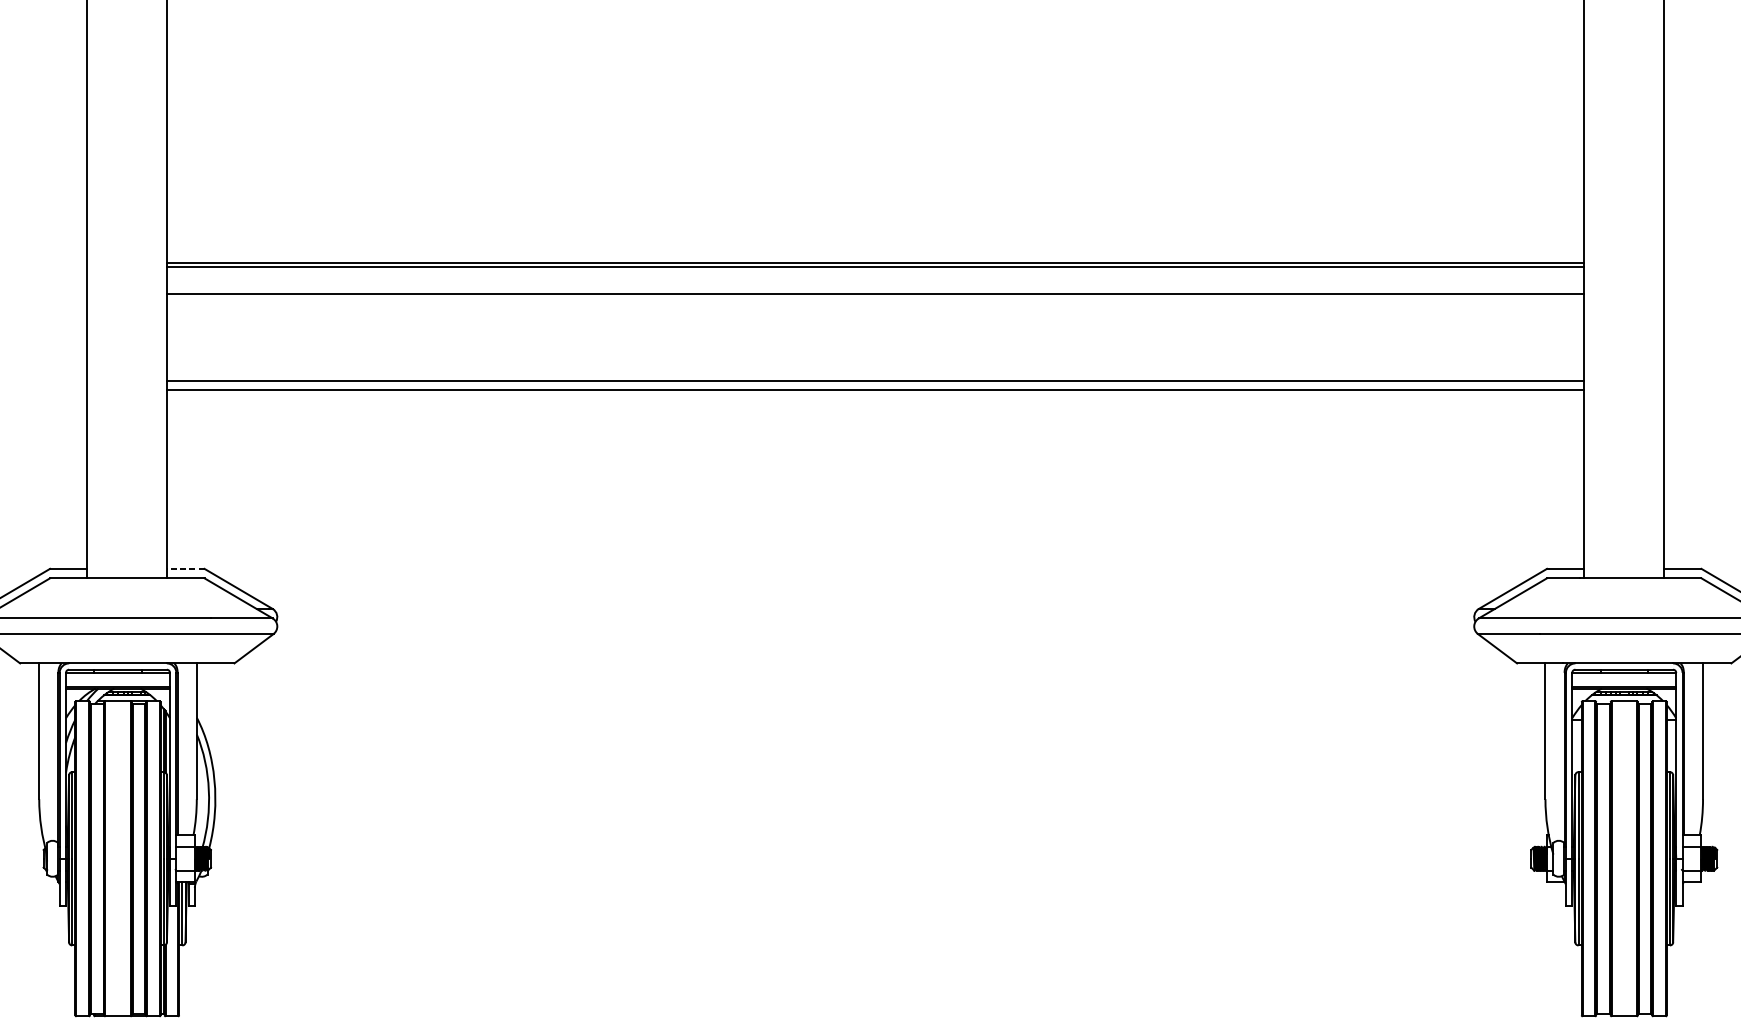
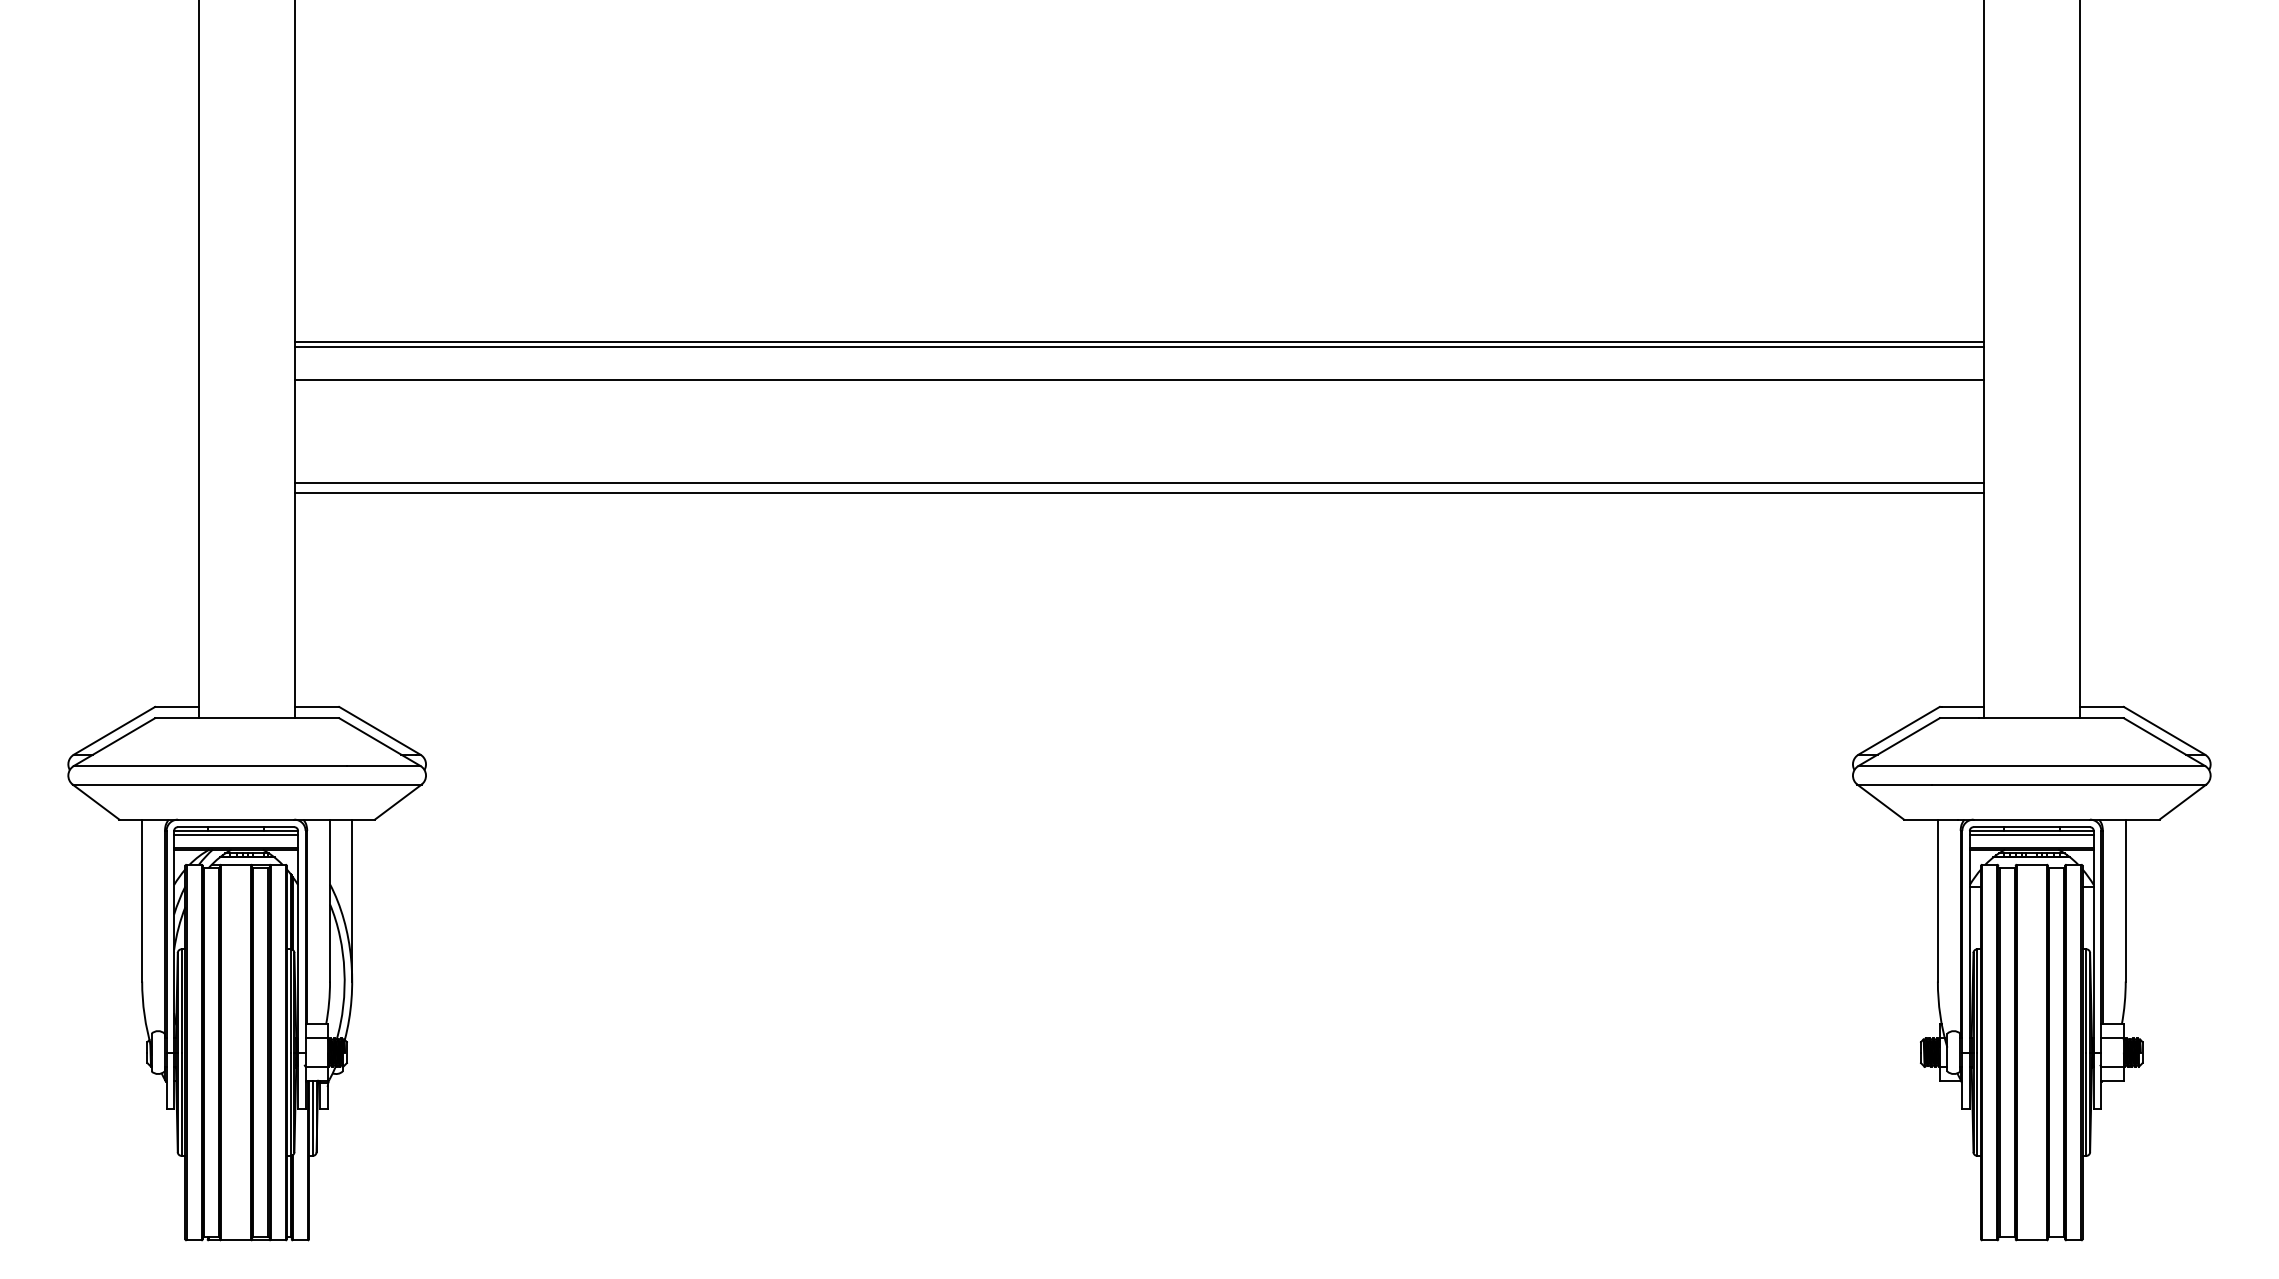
line: (185, 568) -> (316, 706), dashed -> solid
line: (118, 675) -> (236, 834), added
line: (1623, 675) -> (2031, 834), added
line: (215, 731) -> (352, 900), added

